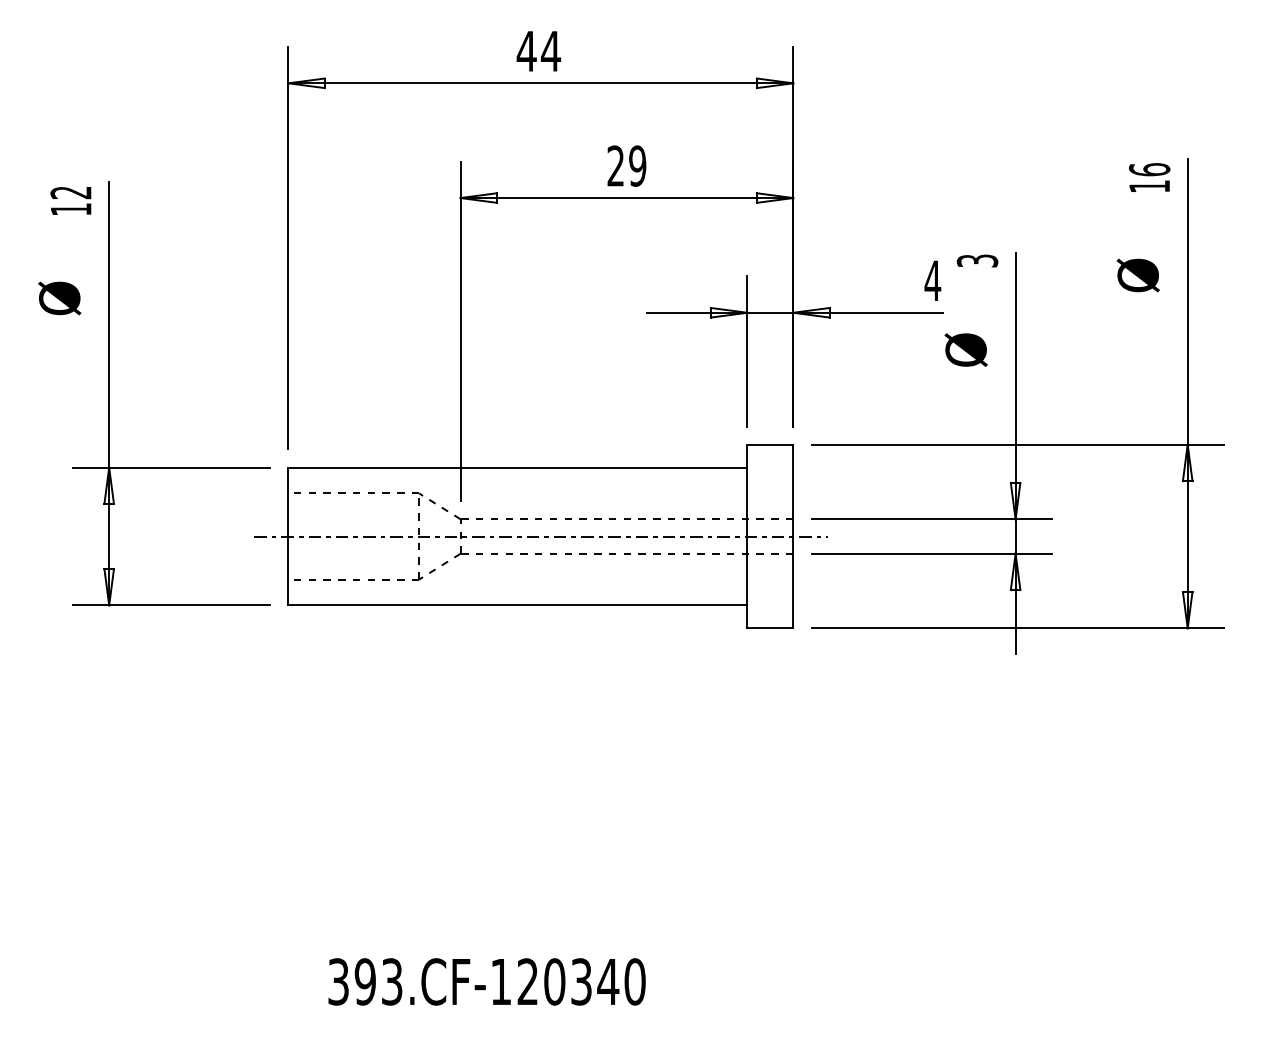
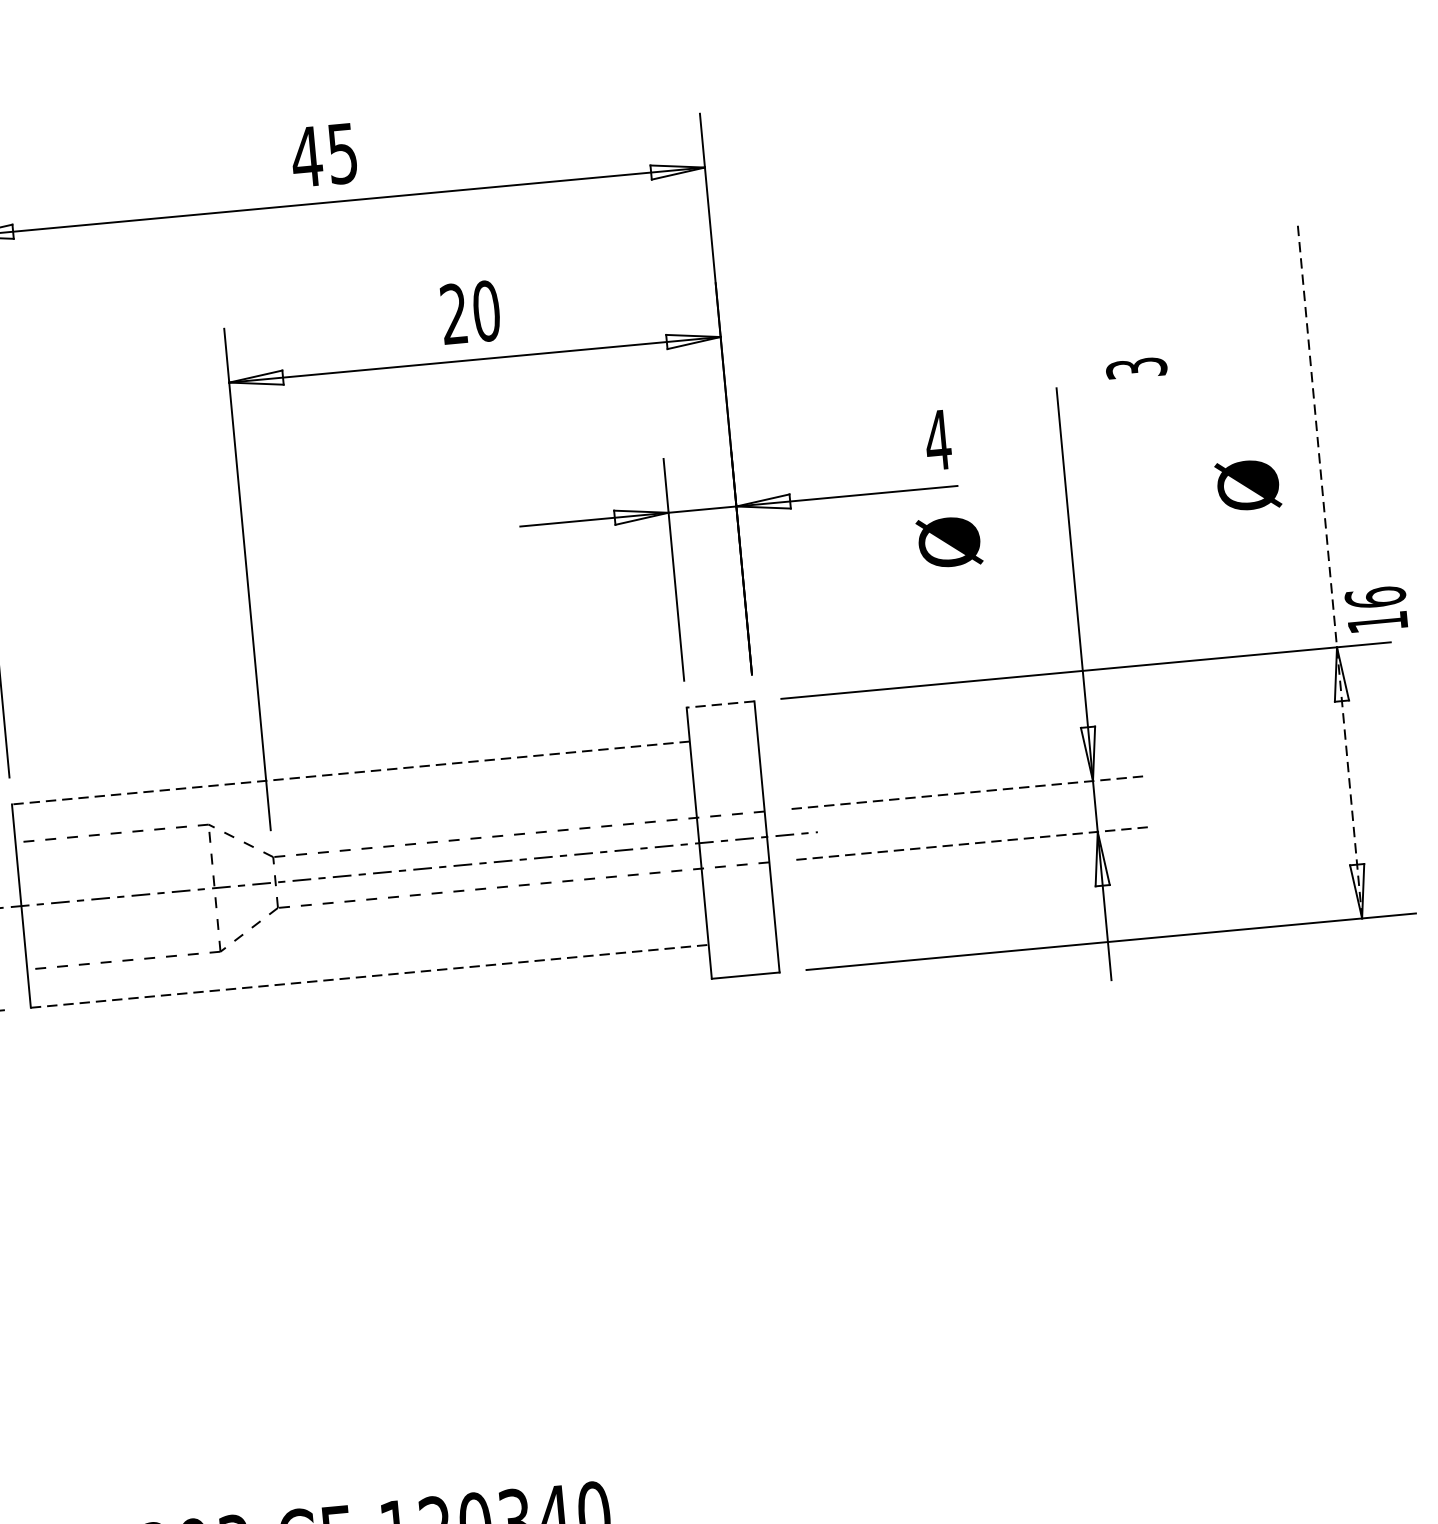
text: (550, 51) -> (341, 153), 44 -> 45
text: (637, 165) -> (486, 310), 29 -> 20
text: (1149, 177) -> (1376, 609), moved
text: (977, 260) -> (1136, 367), moved
text: (1137, 275) -> (1247, 485), moved
text: (965, 349) -> (948, 541), moved
line: (1187, 393) -> (1329, 571), solid -> dashed
line: (770, 444) -> (720, 704), solid -> dashed
line: (517, 467) -> (350, 772), solid -> dashed
line: (932, 519) -> (970, 792), solid -> dashed
line: (932, 553) -> (974, 842), solid -> dashed
line: (518, 605) -> (370, 976), solid -> dashed

